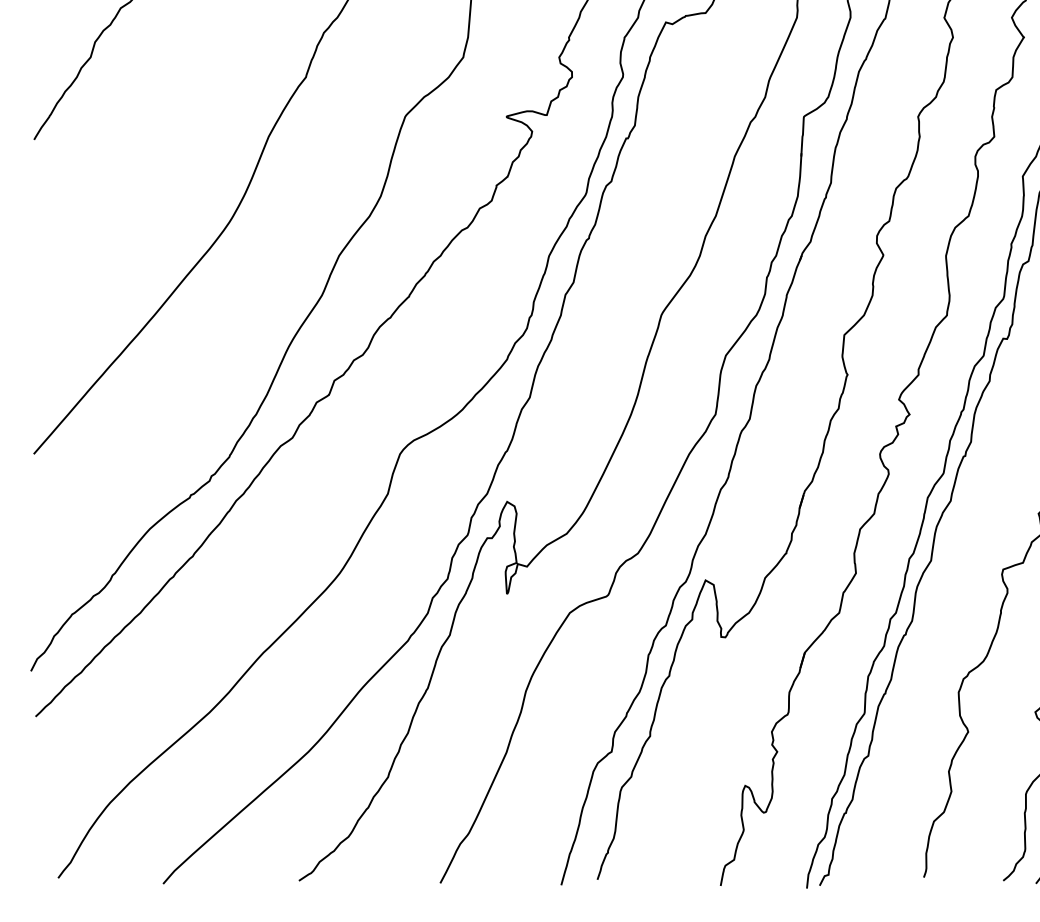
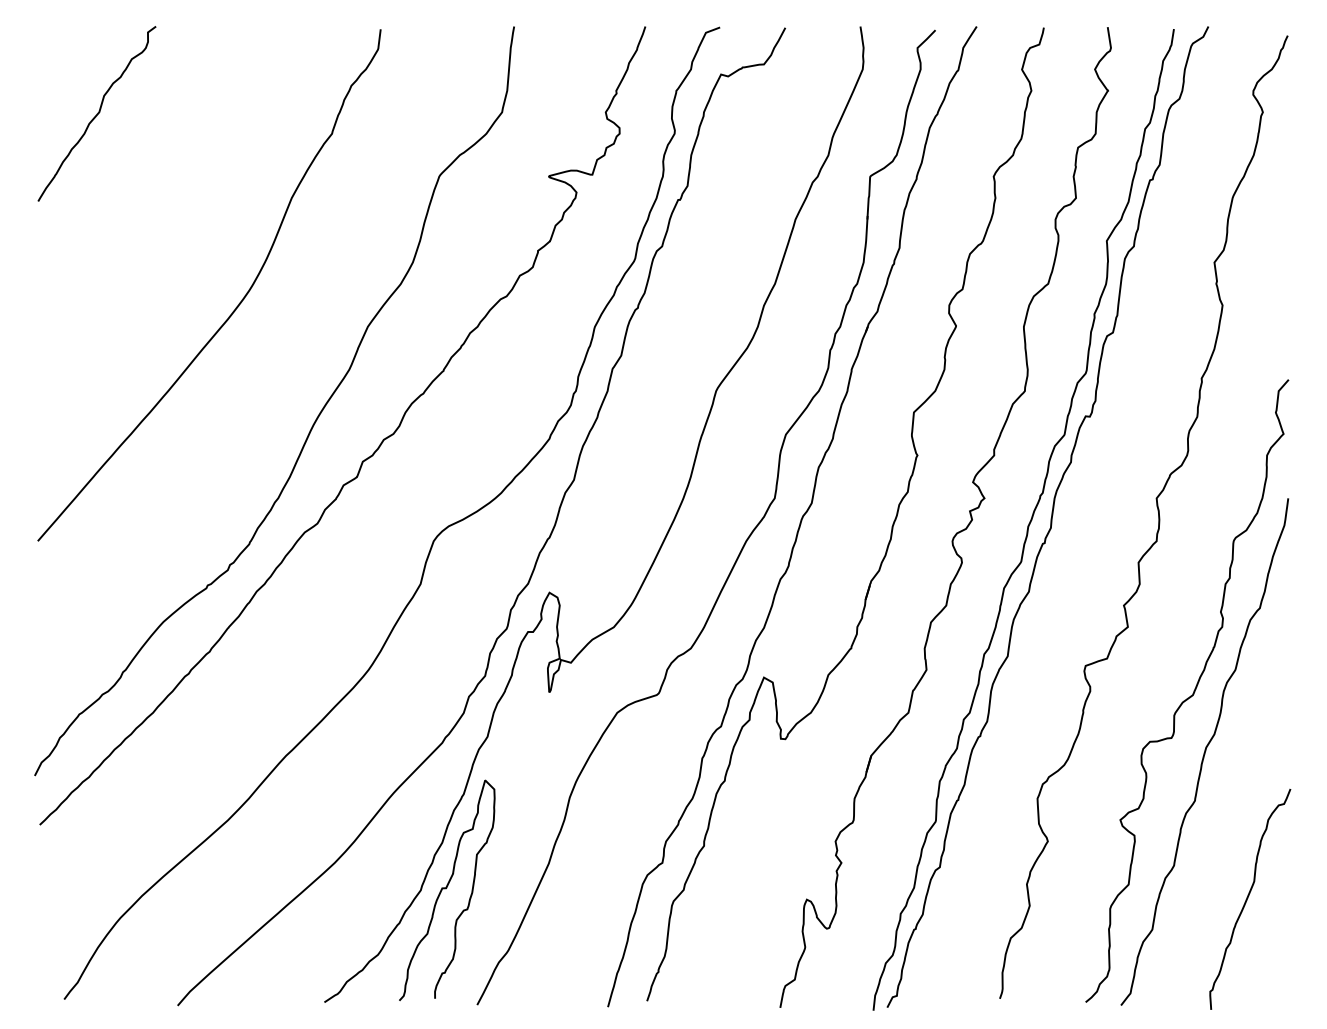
curve: (411, 776) -> (446, 889), added

